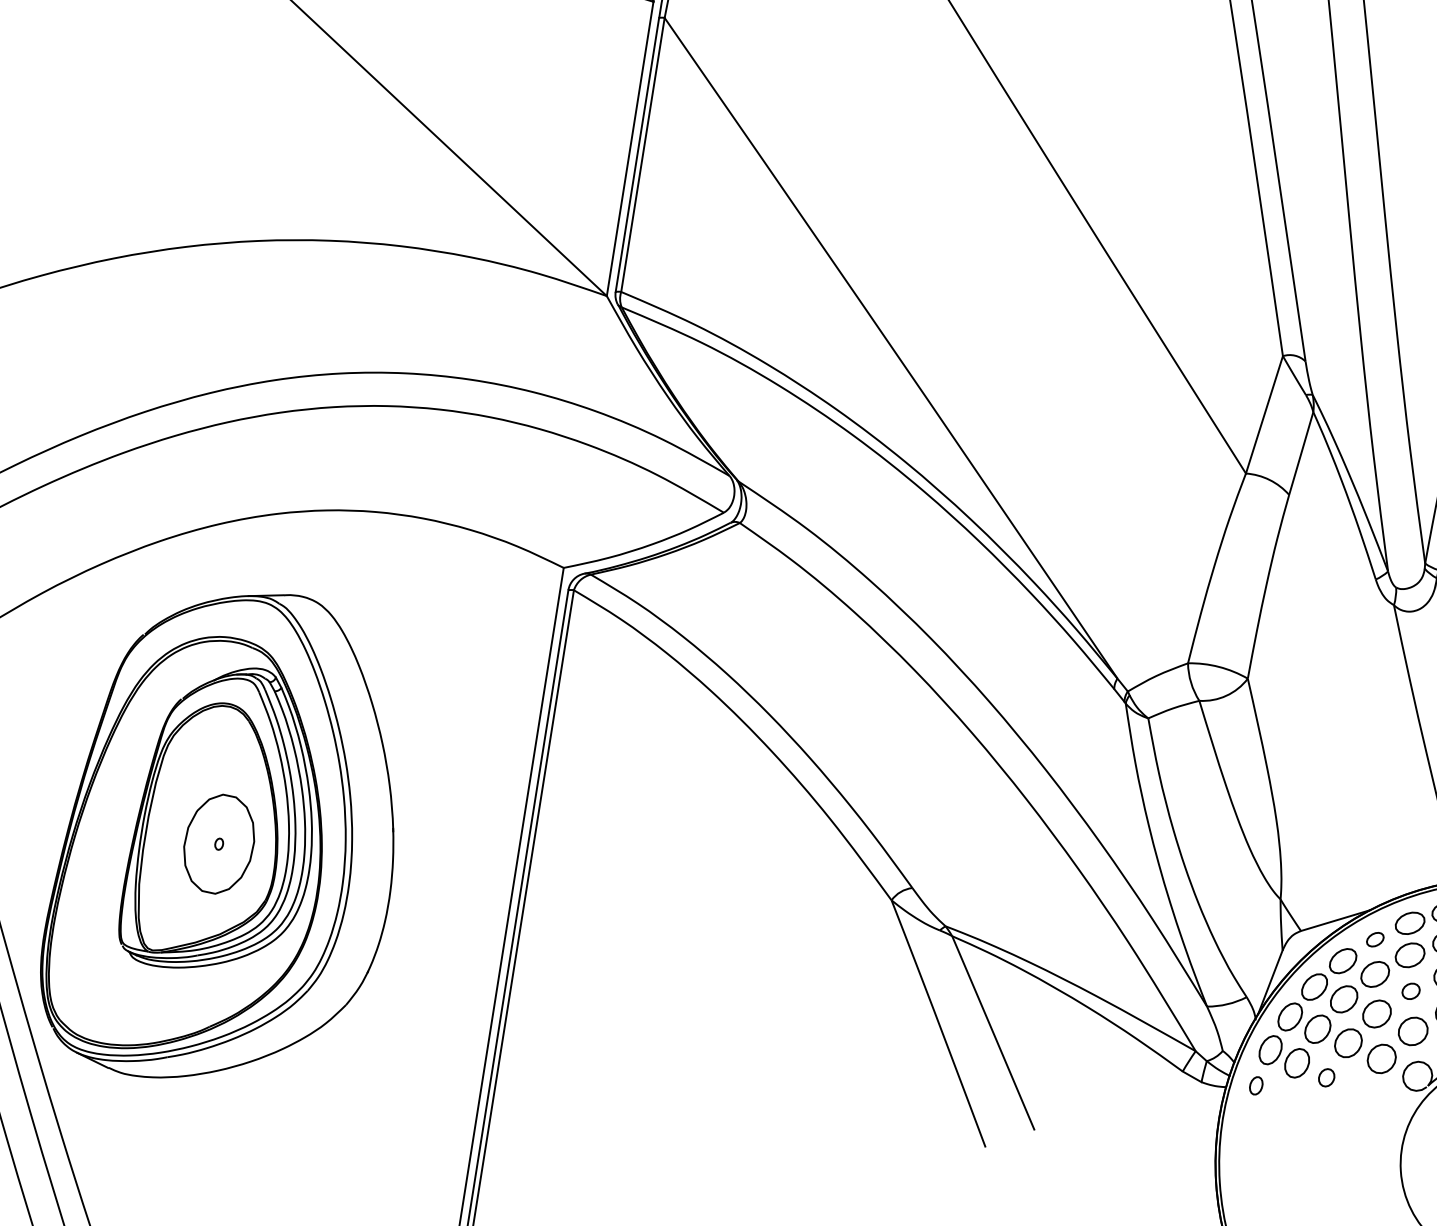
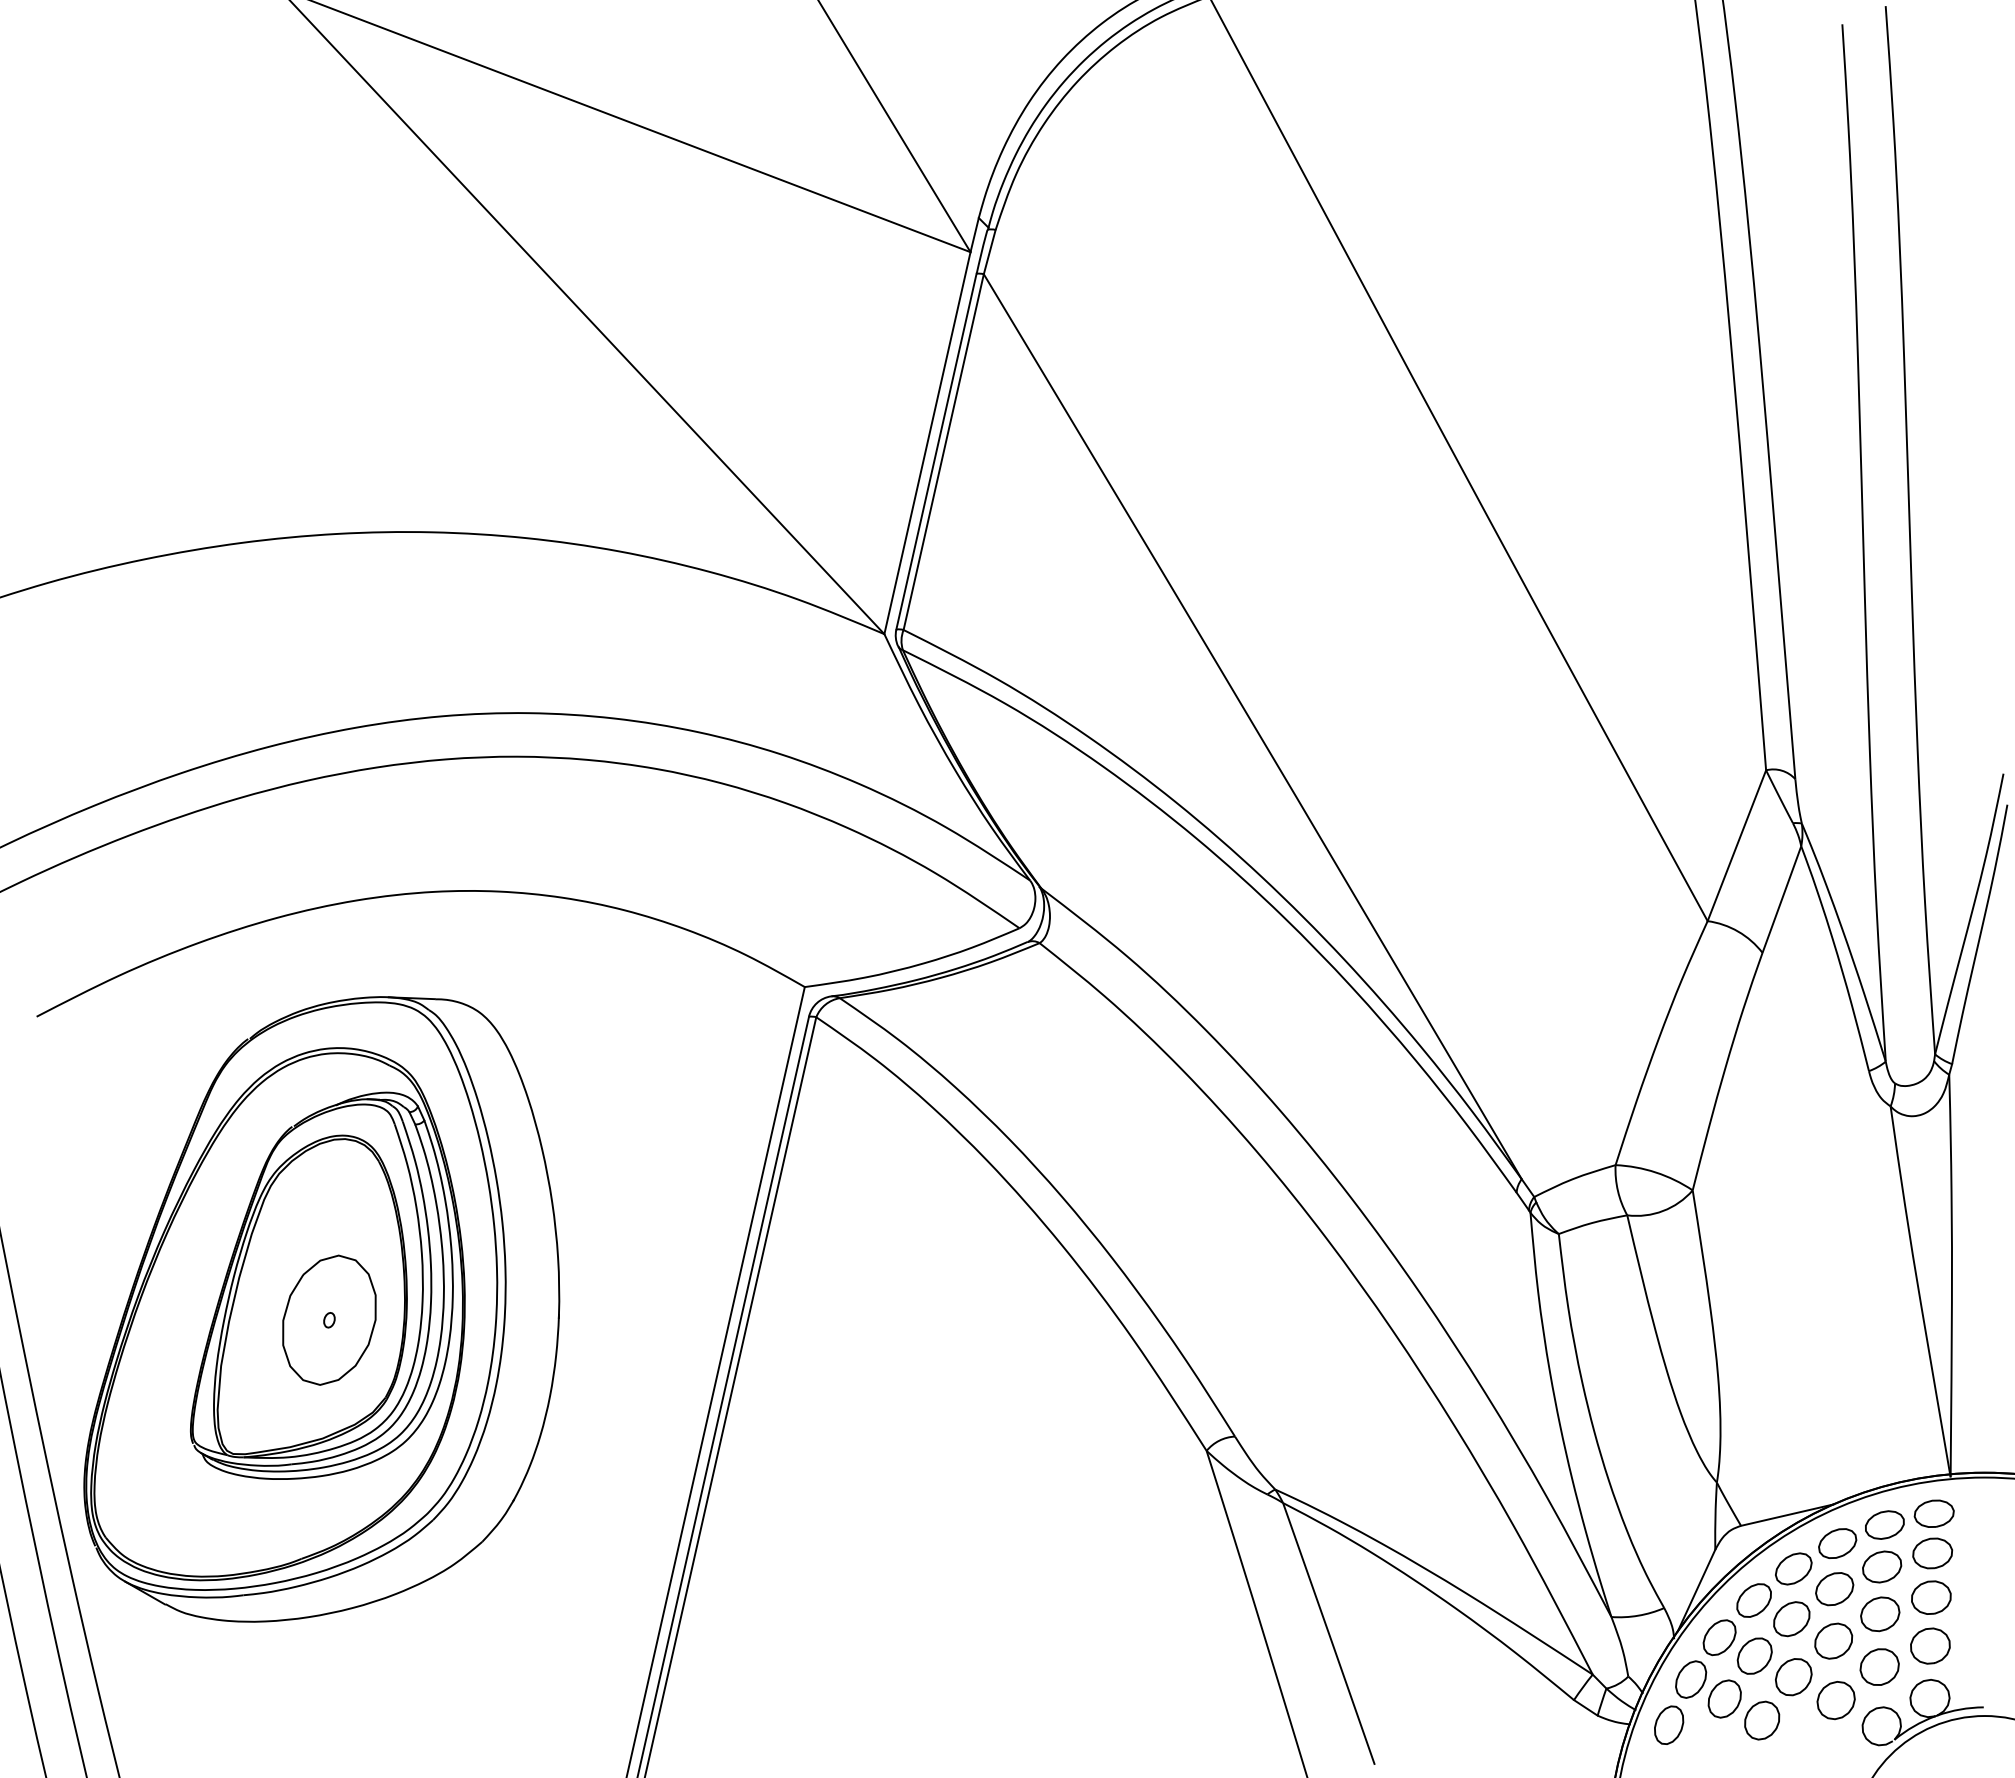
part: (1375, 939) -> (1837, 1543), size x1.67
part: (1411, 991) -> (1880, 1614), size x1.67
part: (1326, 1077) -> (1762, 1720), size x1.67
part: (1256, 1085) -> (1669, 1724), size x1.67

